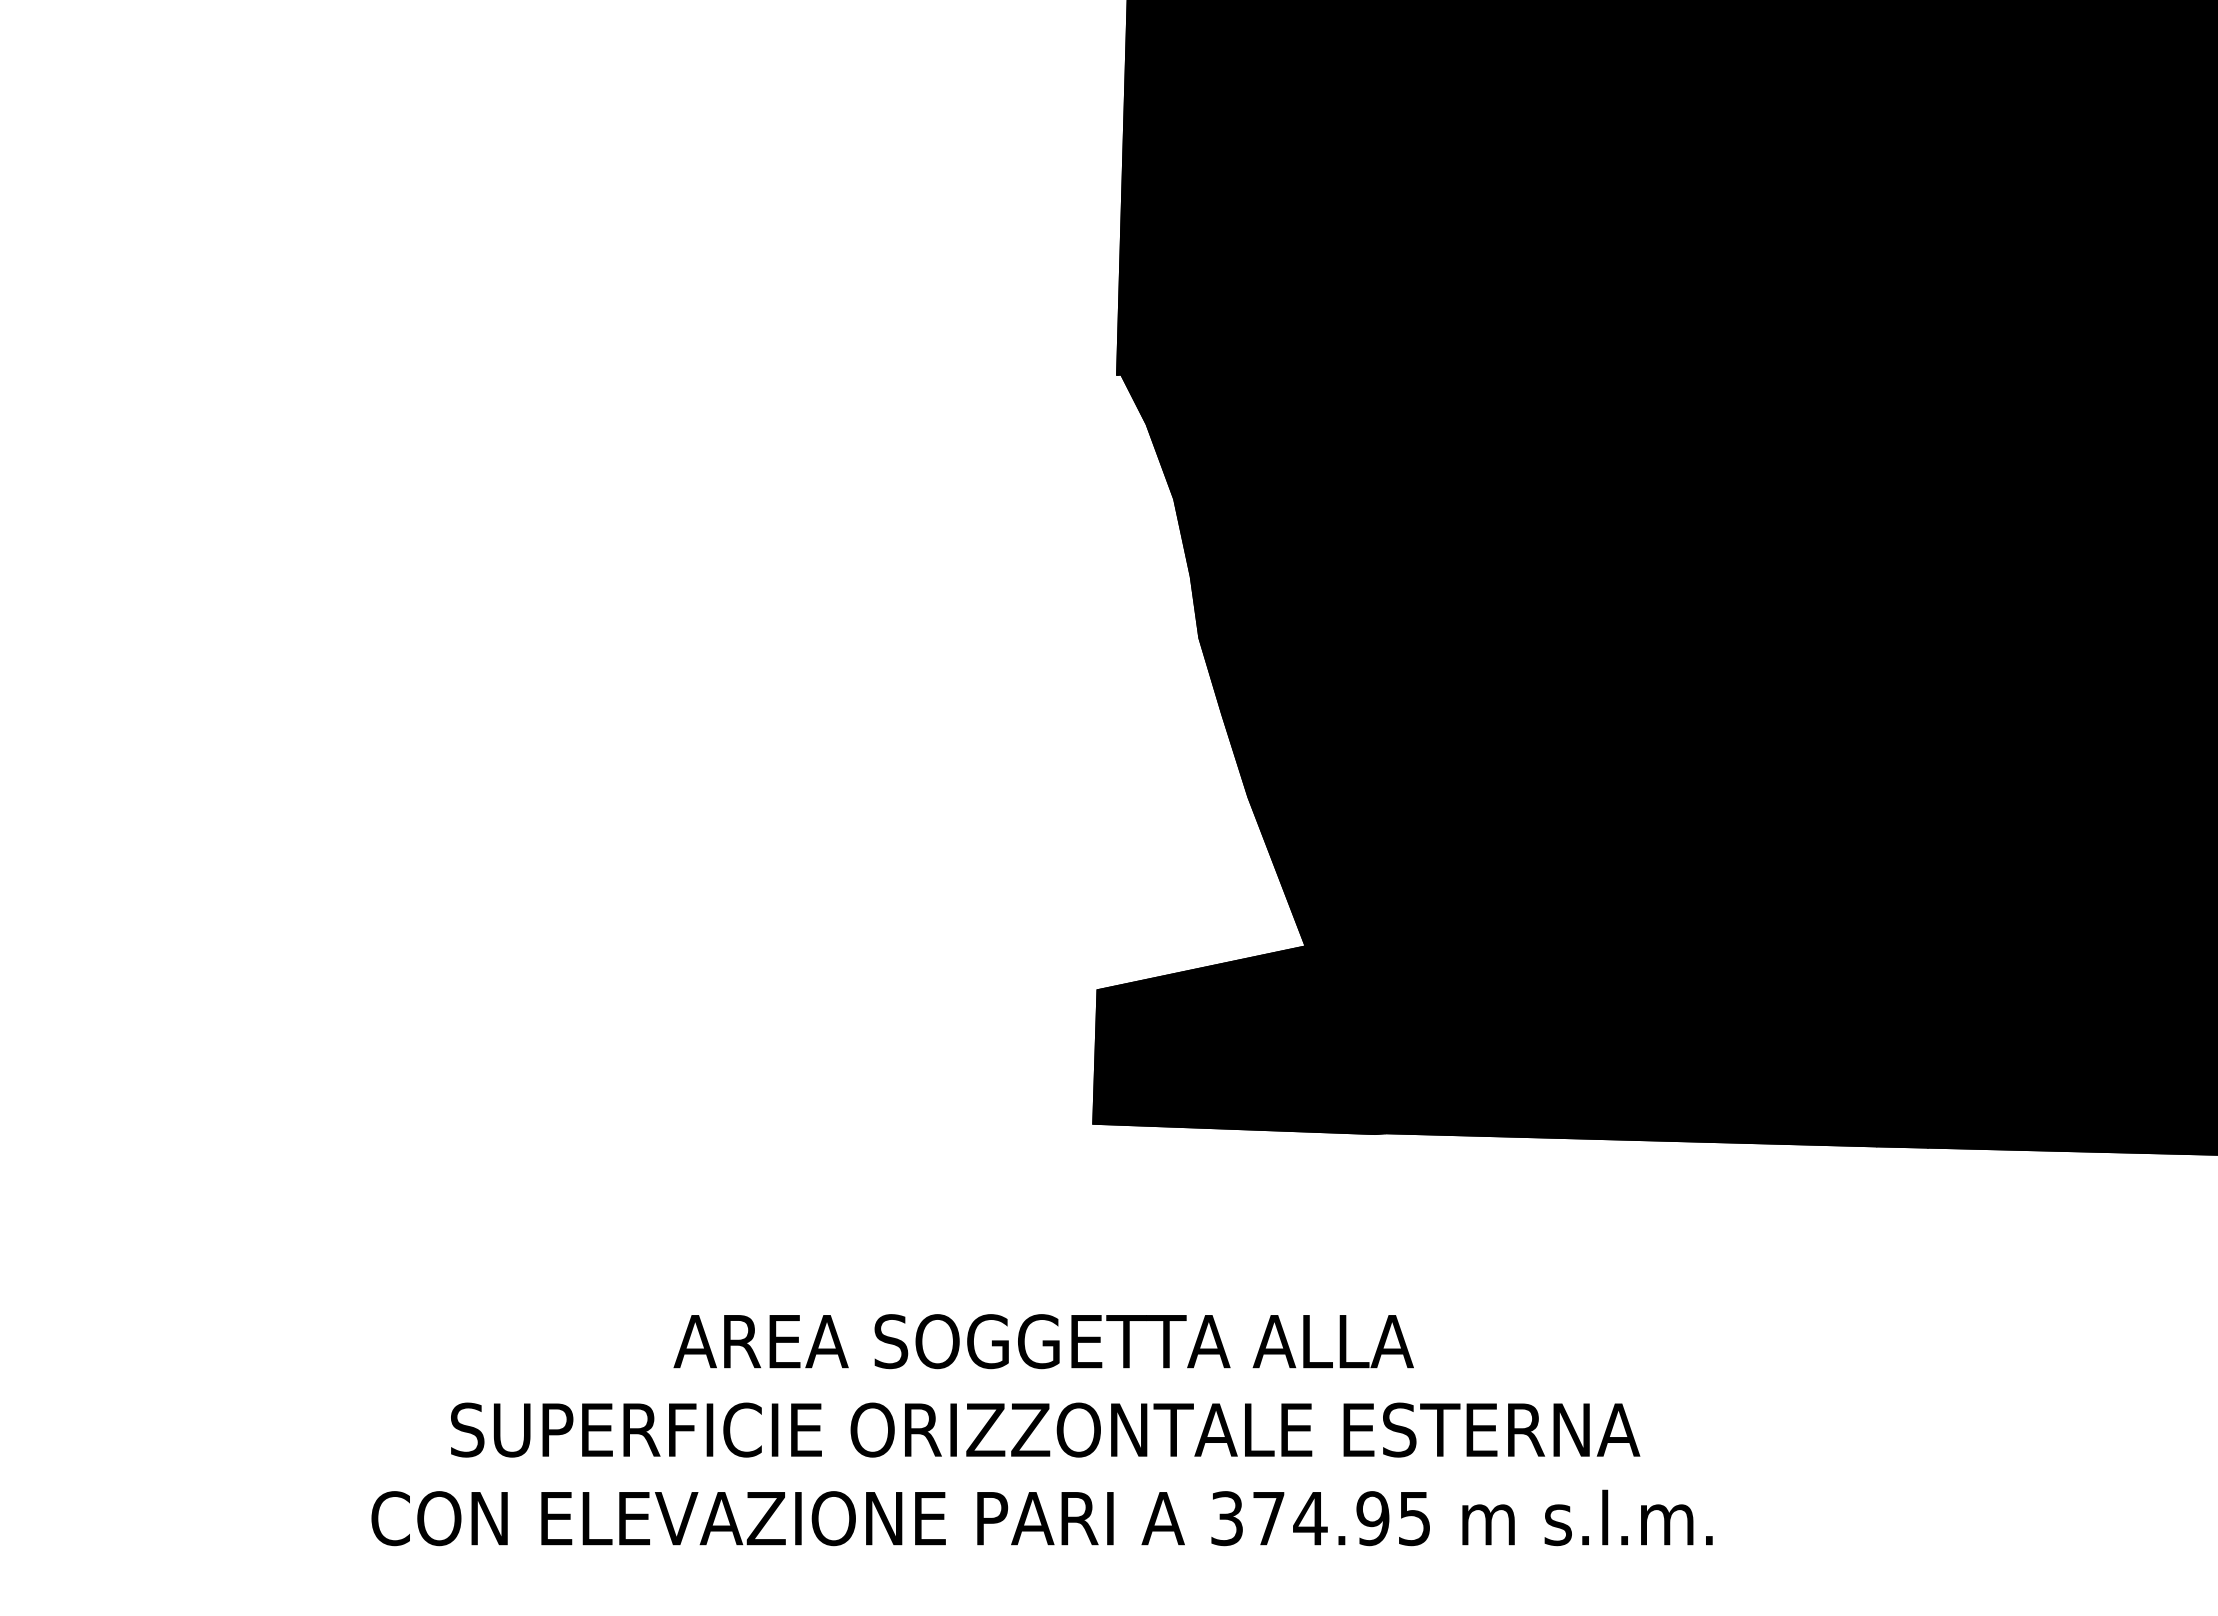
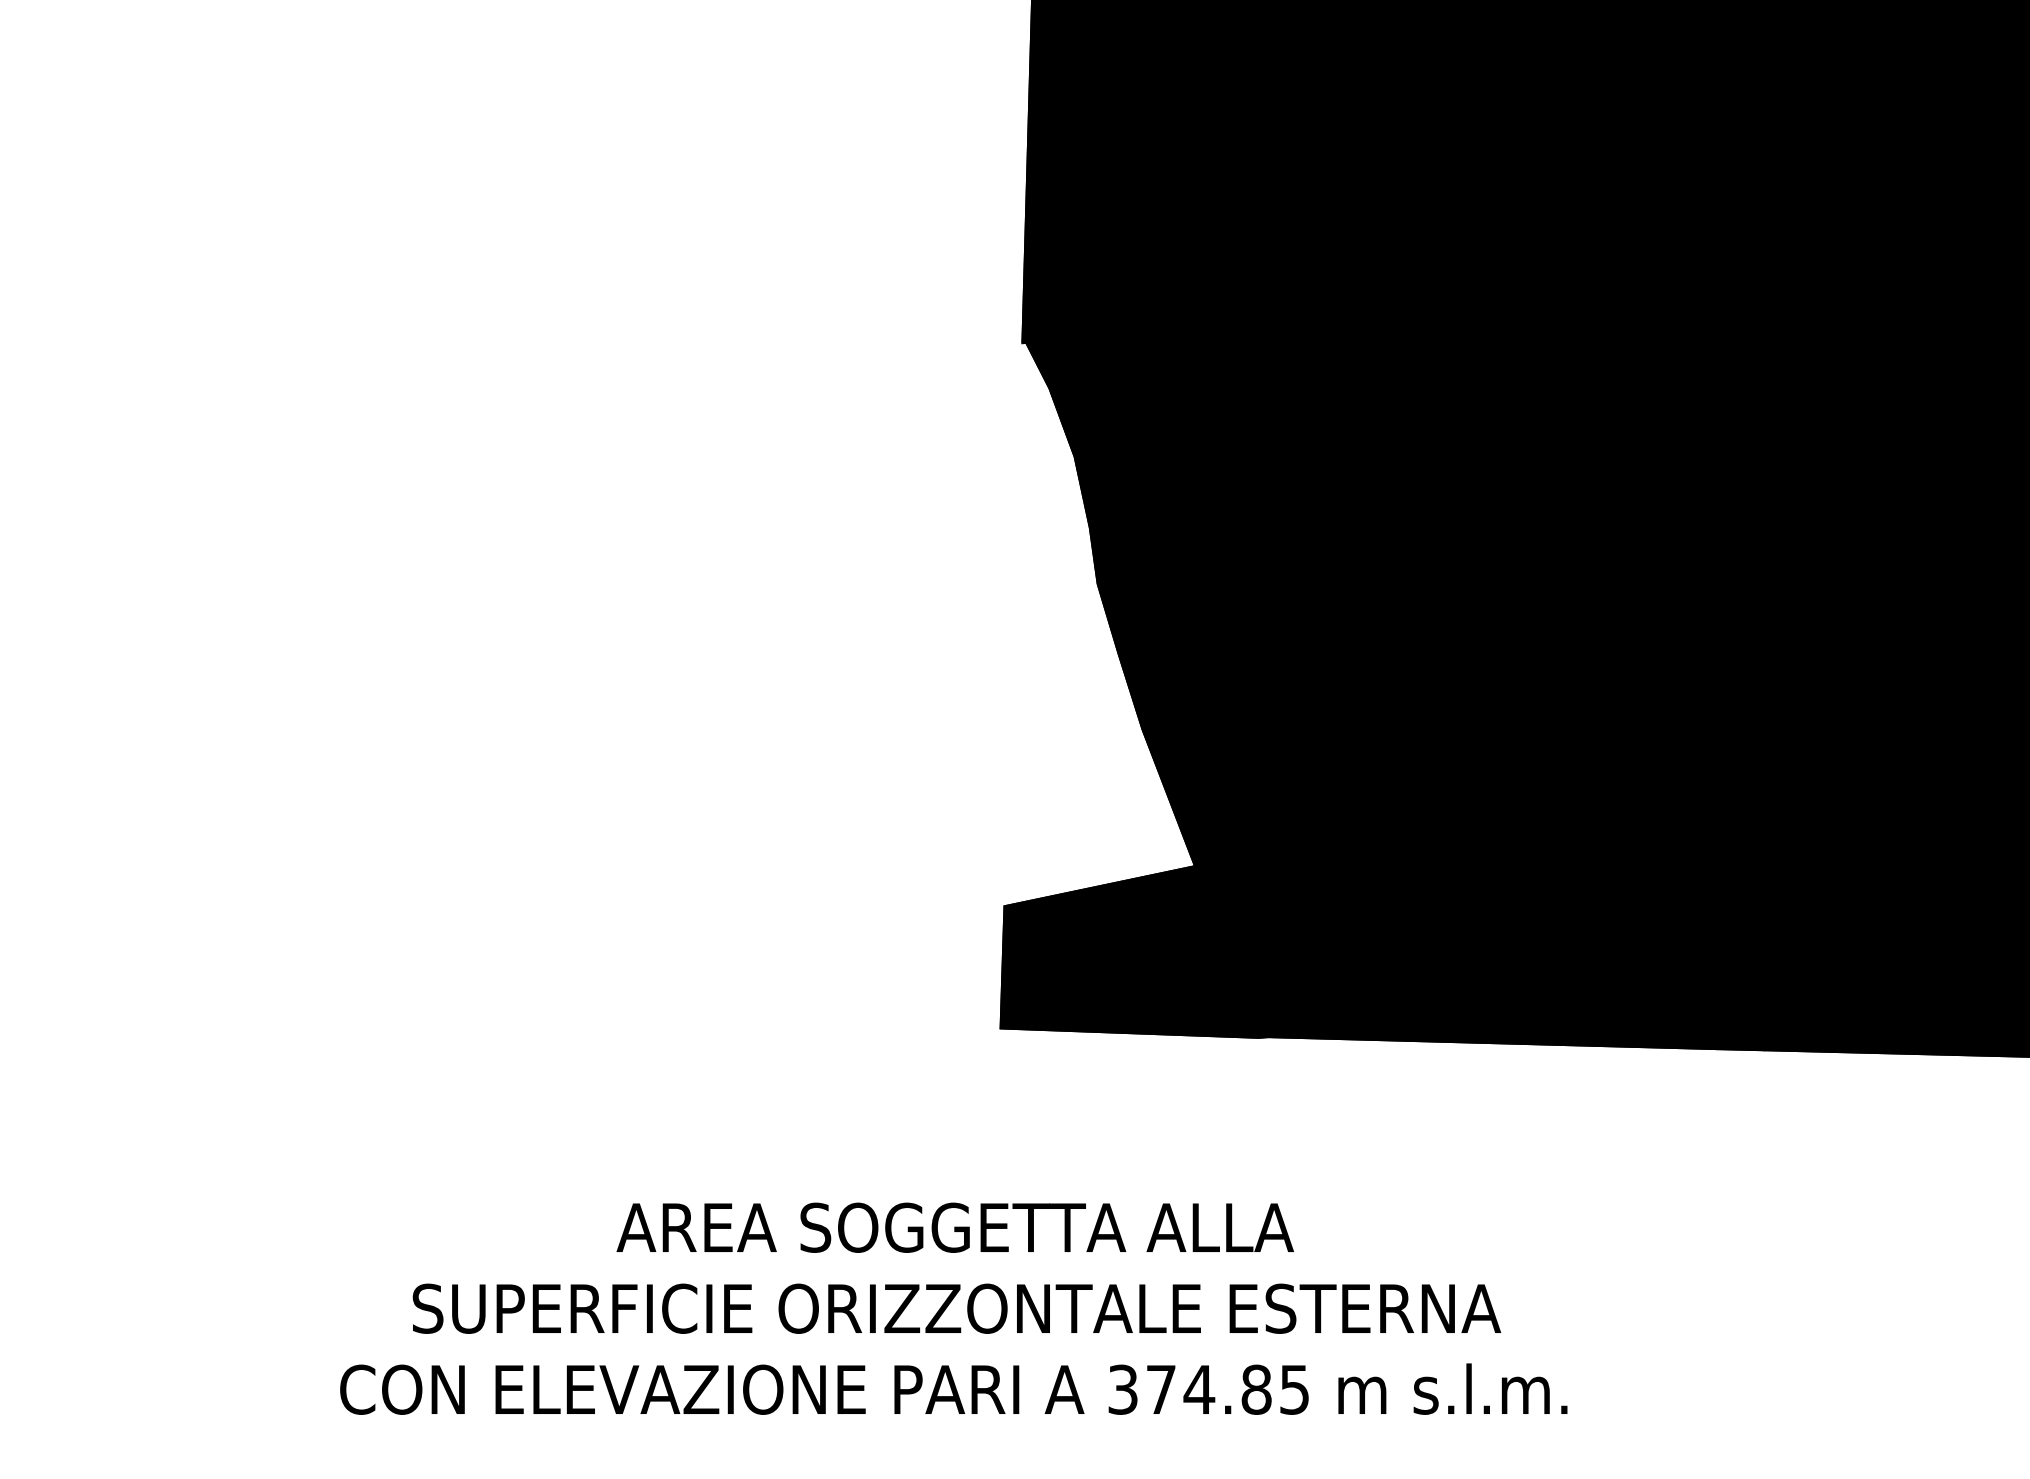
text: (1372, 1518) -> (1256, 1389), 374.95 -> 374.85

